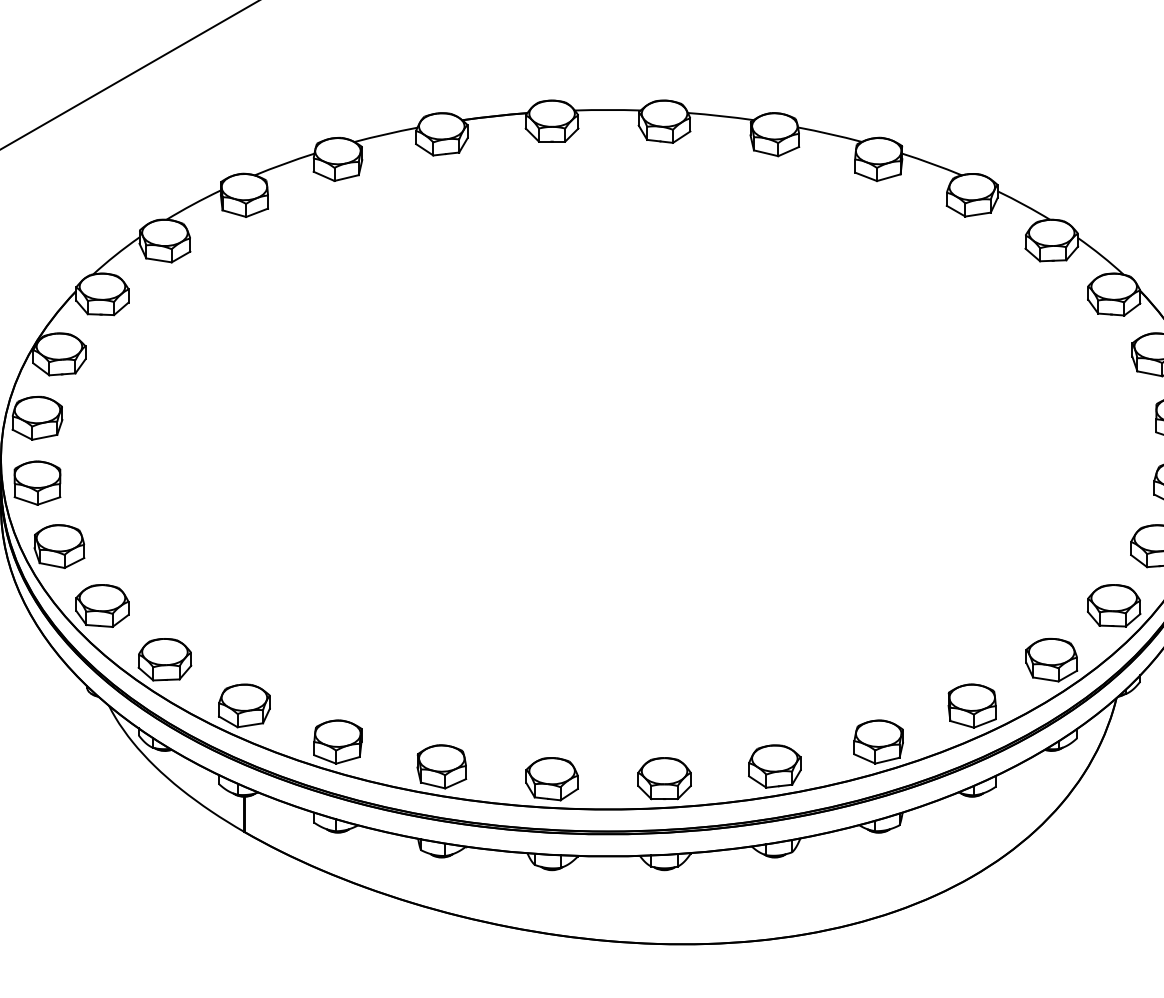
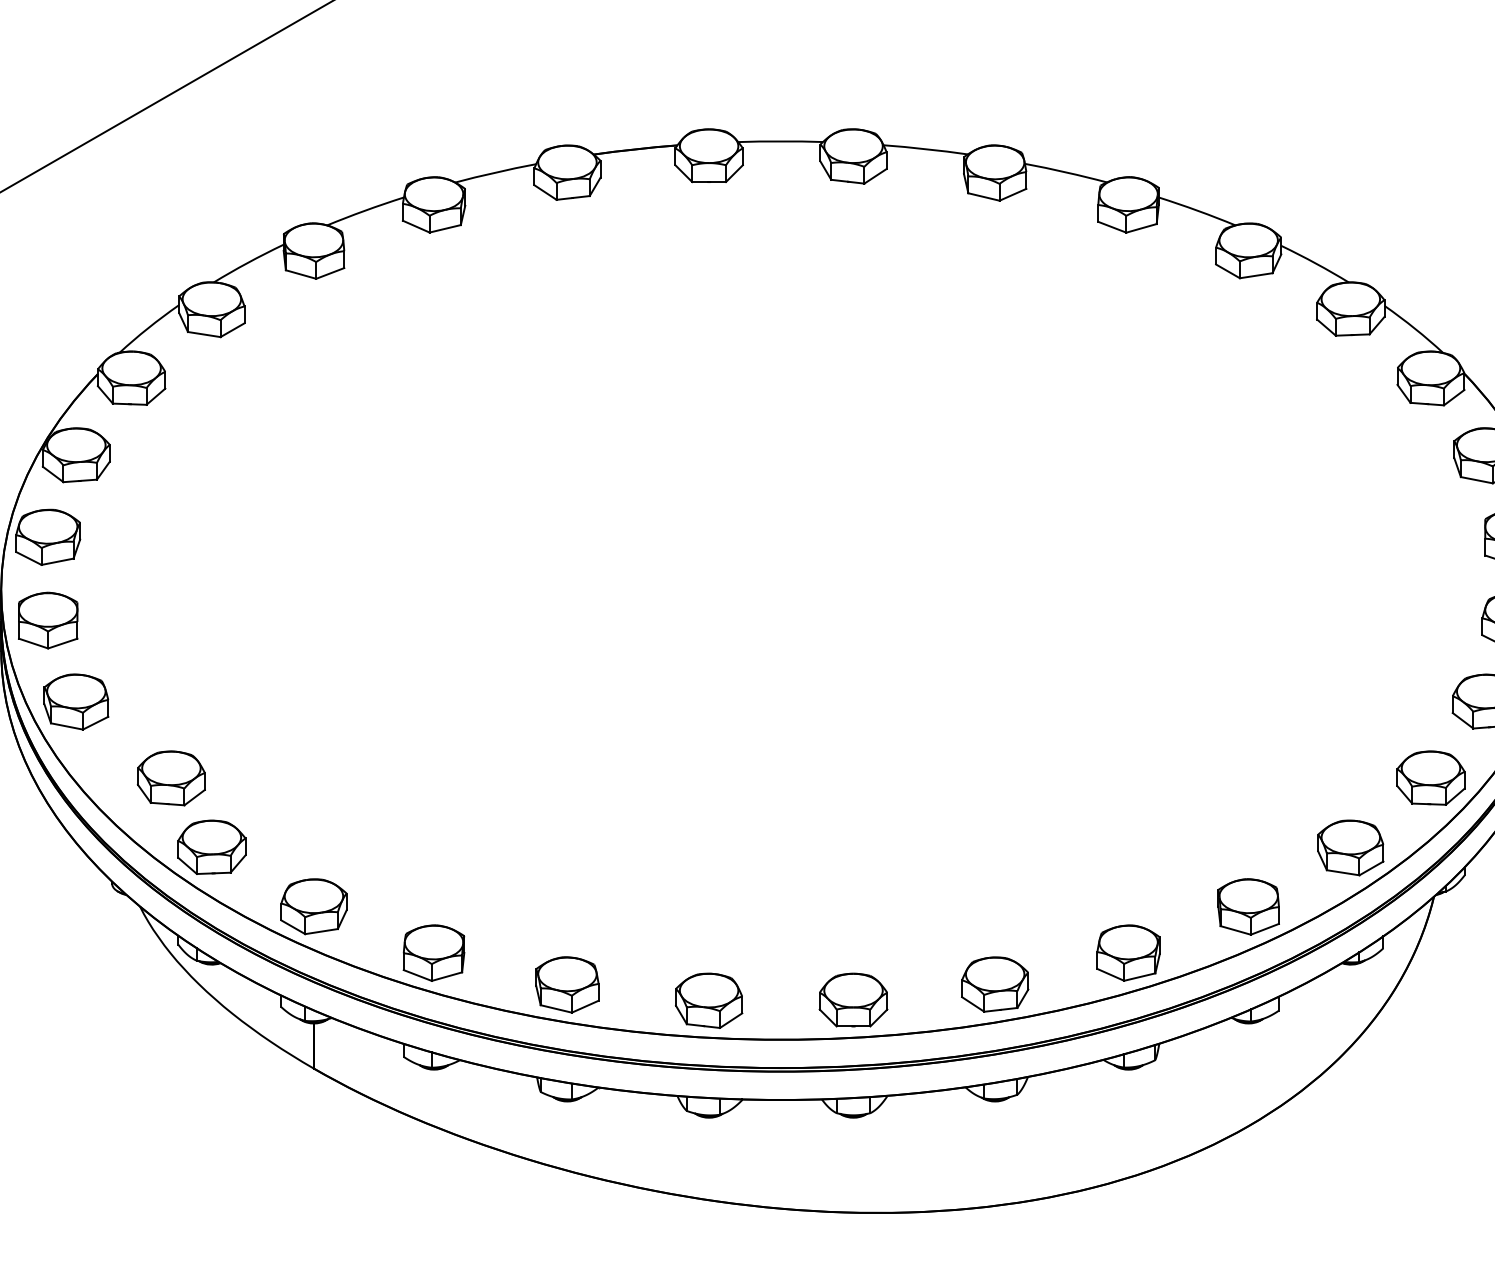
part: (102, 605) -> (171, 777), moved

